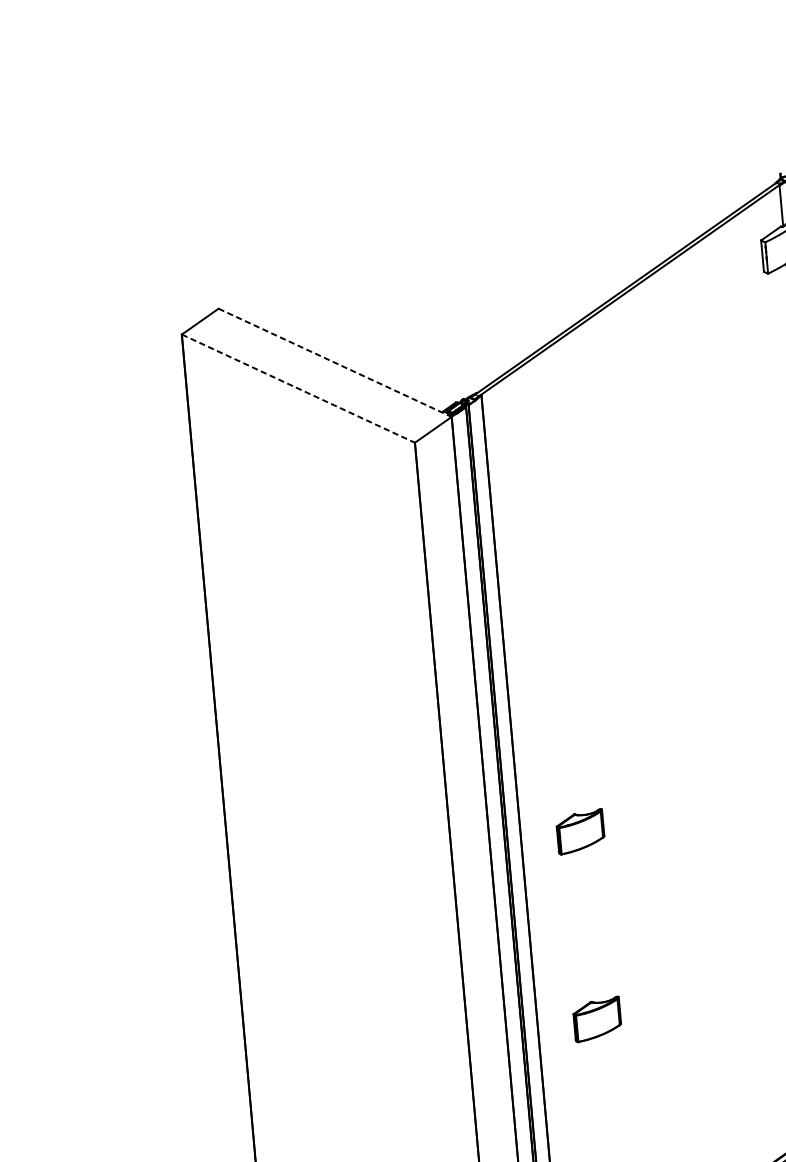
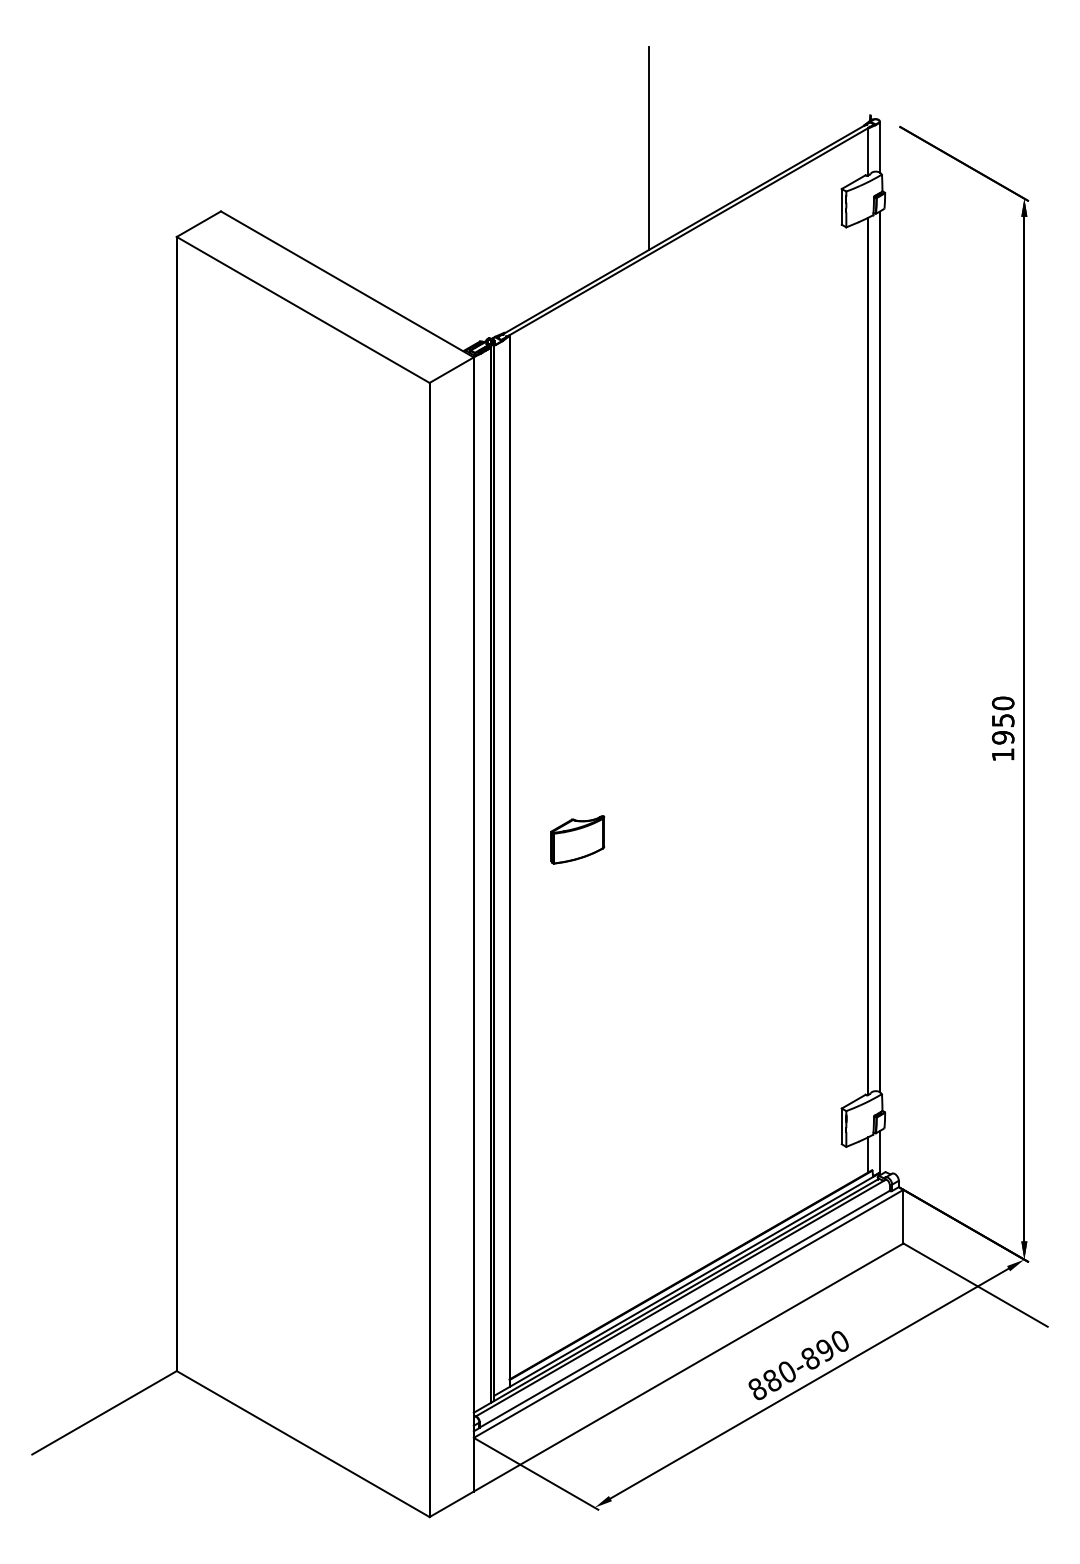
line: (588, 220) -> (648, 148), added
line: (335, 362) -> (347, 284), dashed -> solid
line: (298, 388) -> (303, 309), dashed -> solid
part: (597, 1019) -> (577, 1053), removed

